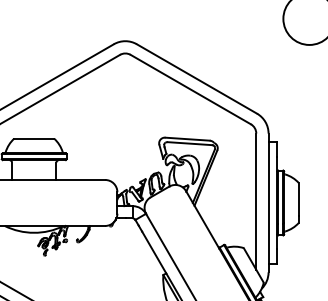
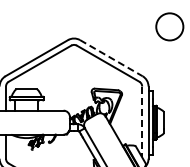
line: (197, 79) -> (111, 58), solid -> dashed
line: (256, 202) -> (142, 122), solid -> dashed

